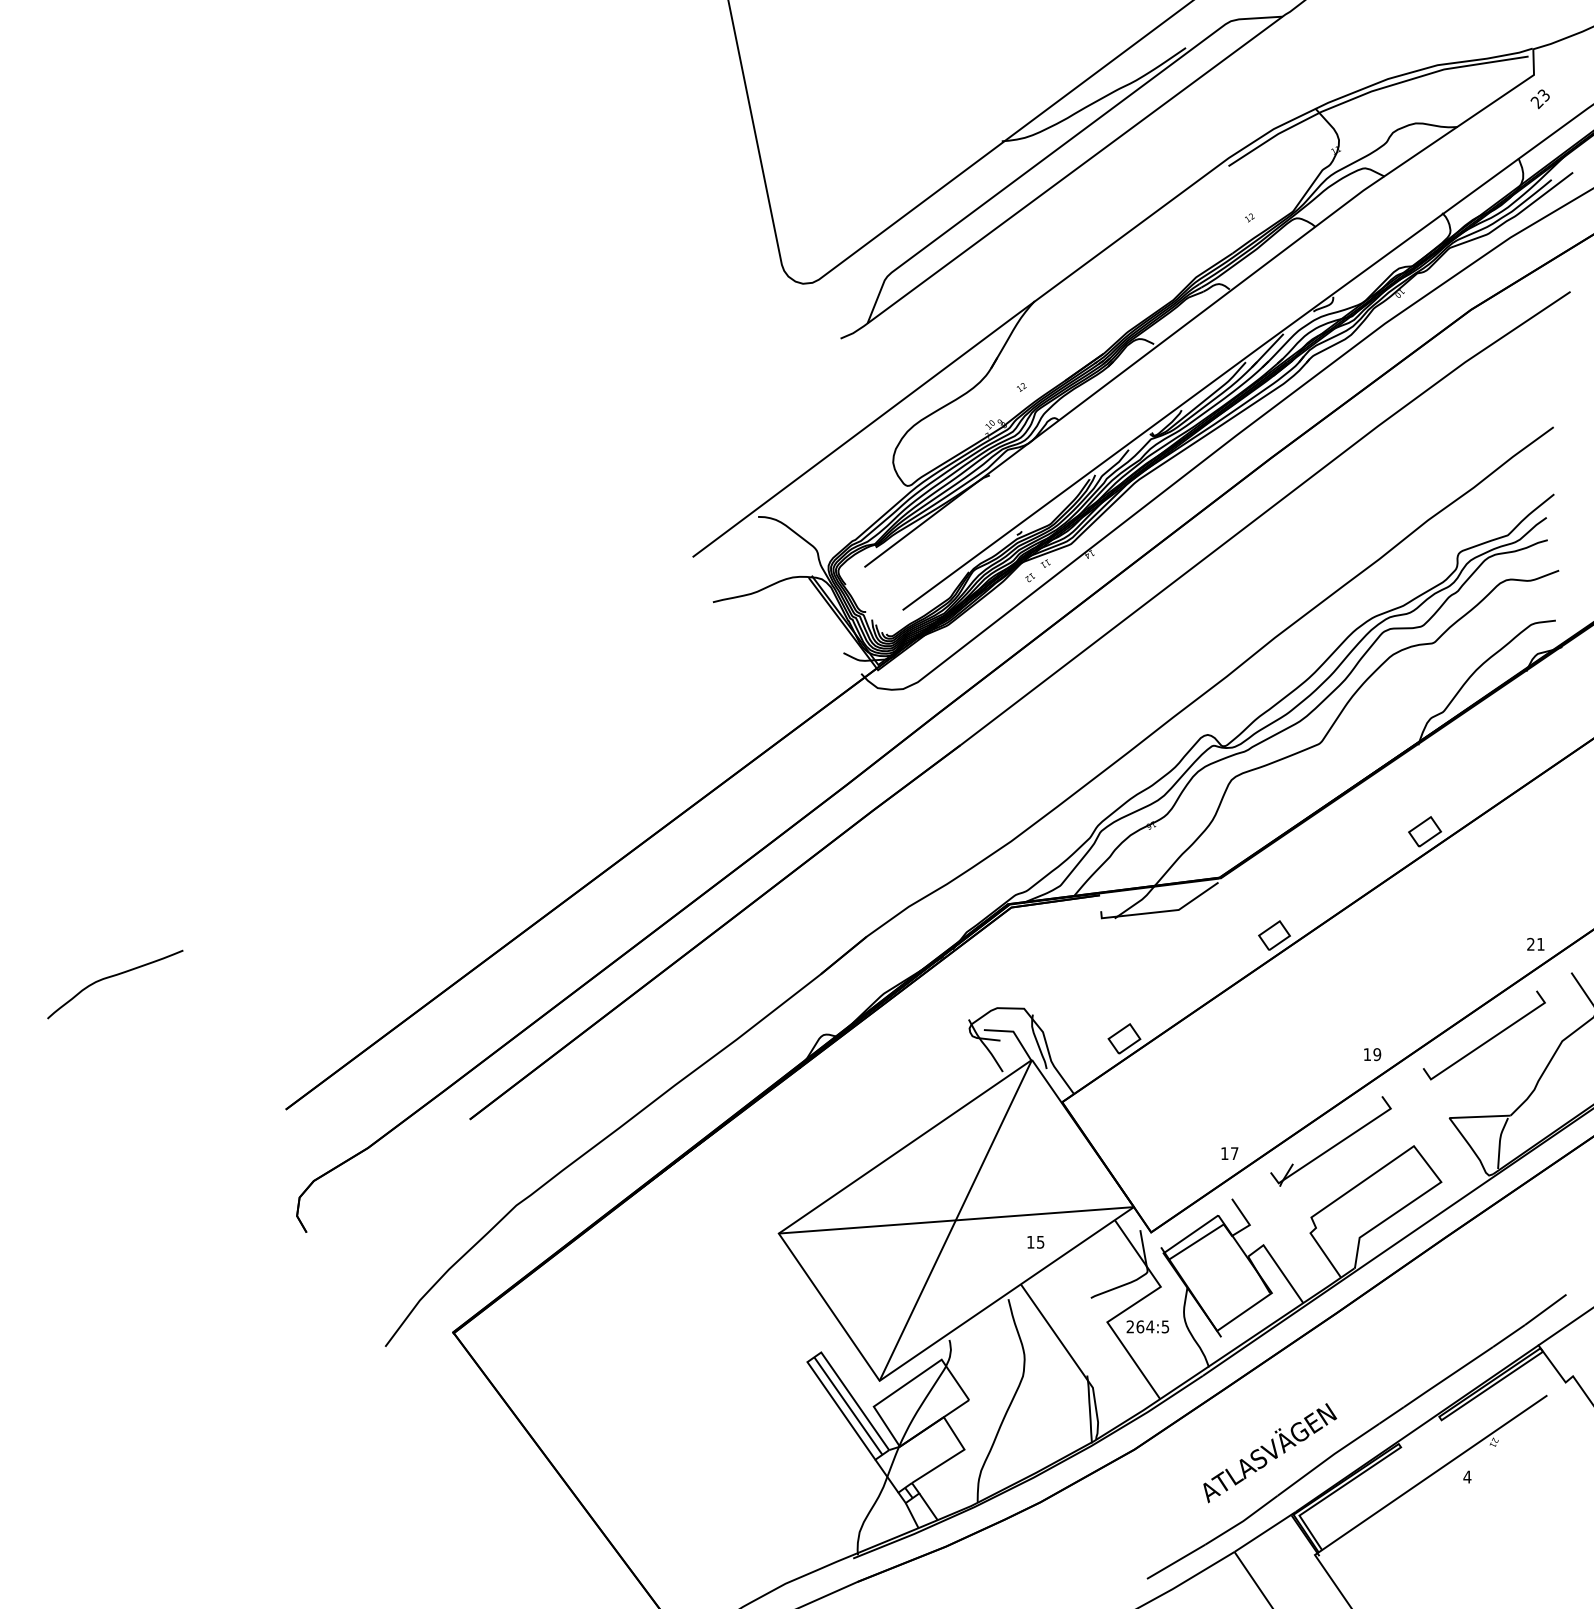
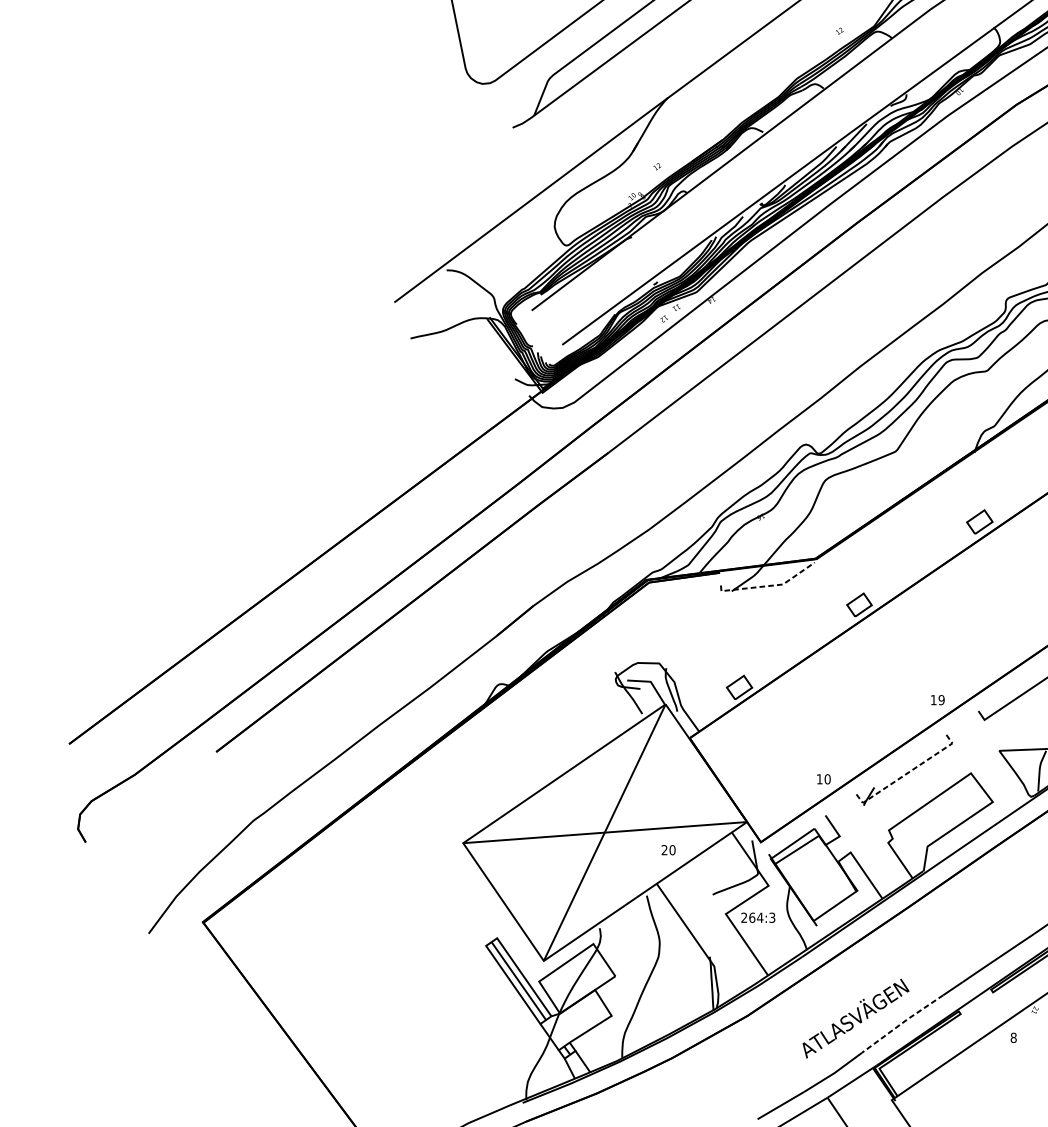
line: (1161, 911) -> (769, 585), solid -> dashed
line: (1336, 1145) -> (909, 772), solid -> dashed
text: (1234, 1153) -> (827, 779), 17 -> 10
text: (1035, 1241) -> (668, 849), 15 -> 20
text: (1165, 1326) -> (772, 917), 264:5 -> 264:3
line: (1328, 1458) -> (902, 1023), solid -> dashed
text: (1467, 1476) -> (1013, 1037), 4 -> 8

